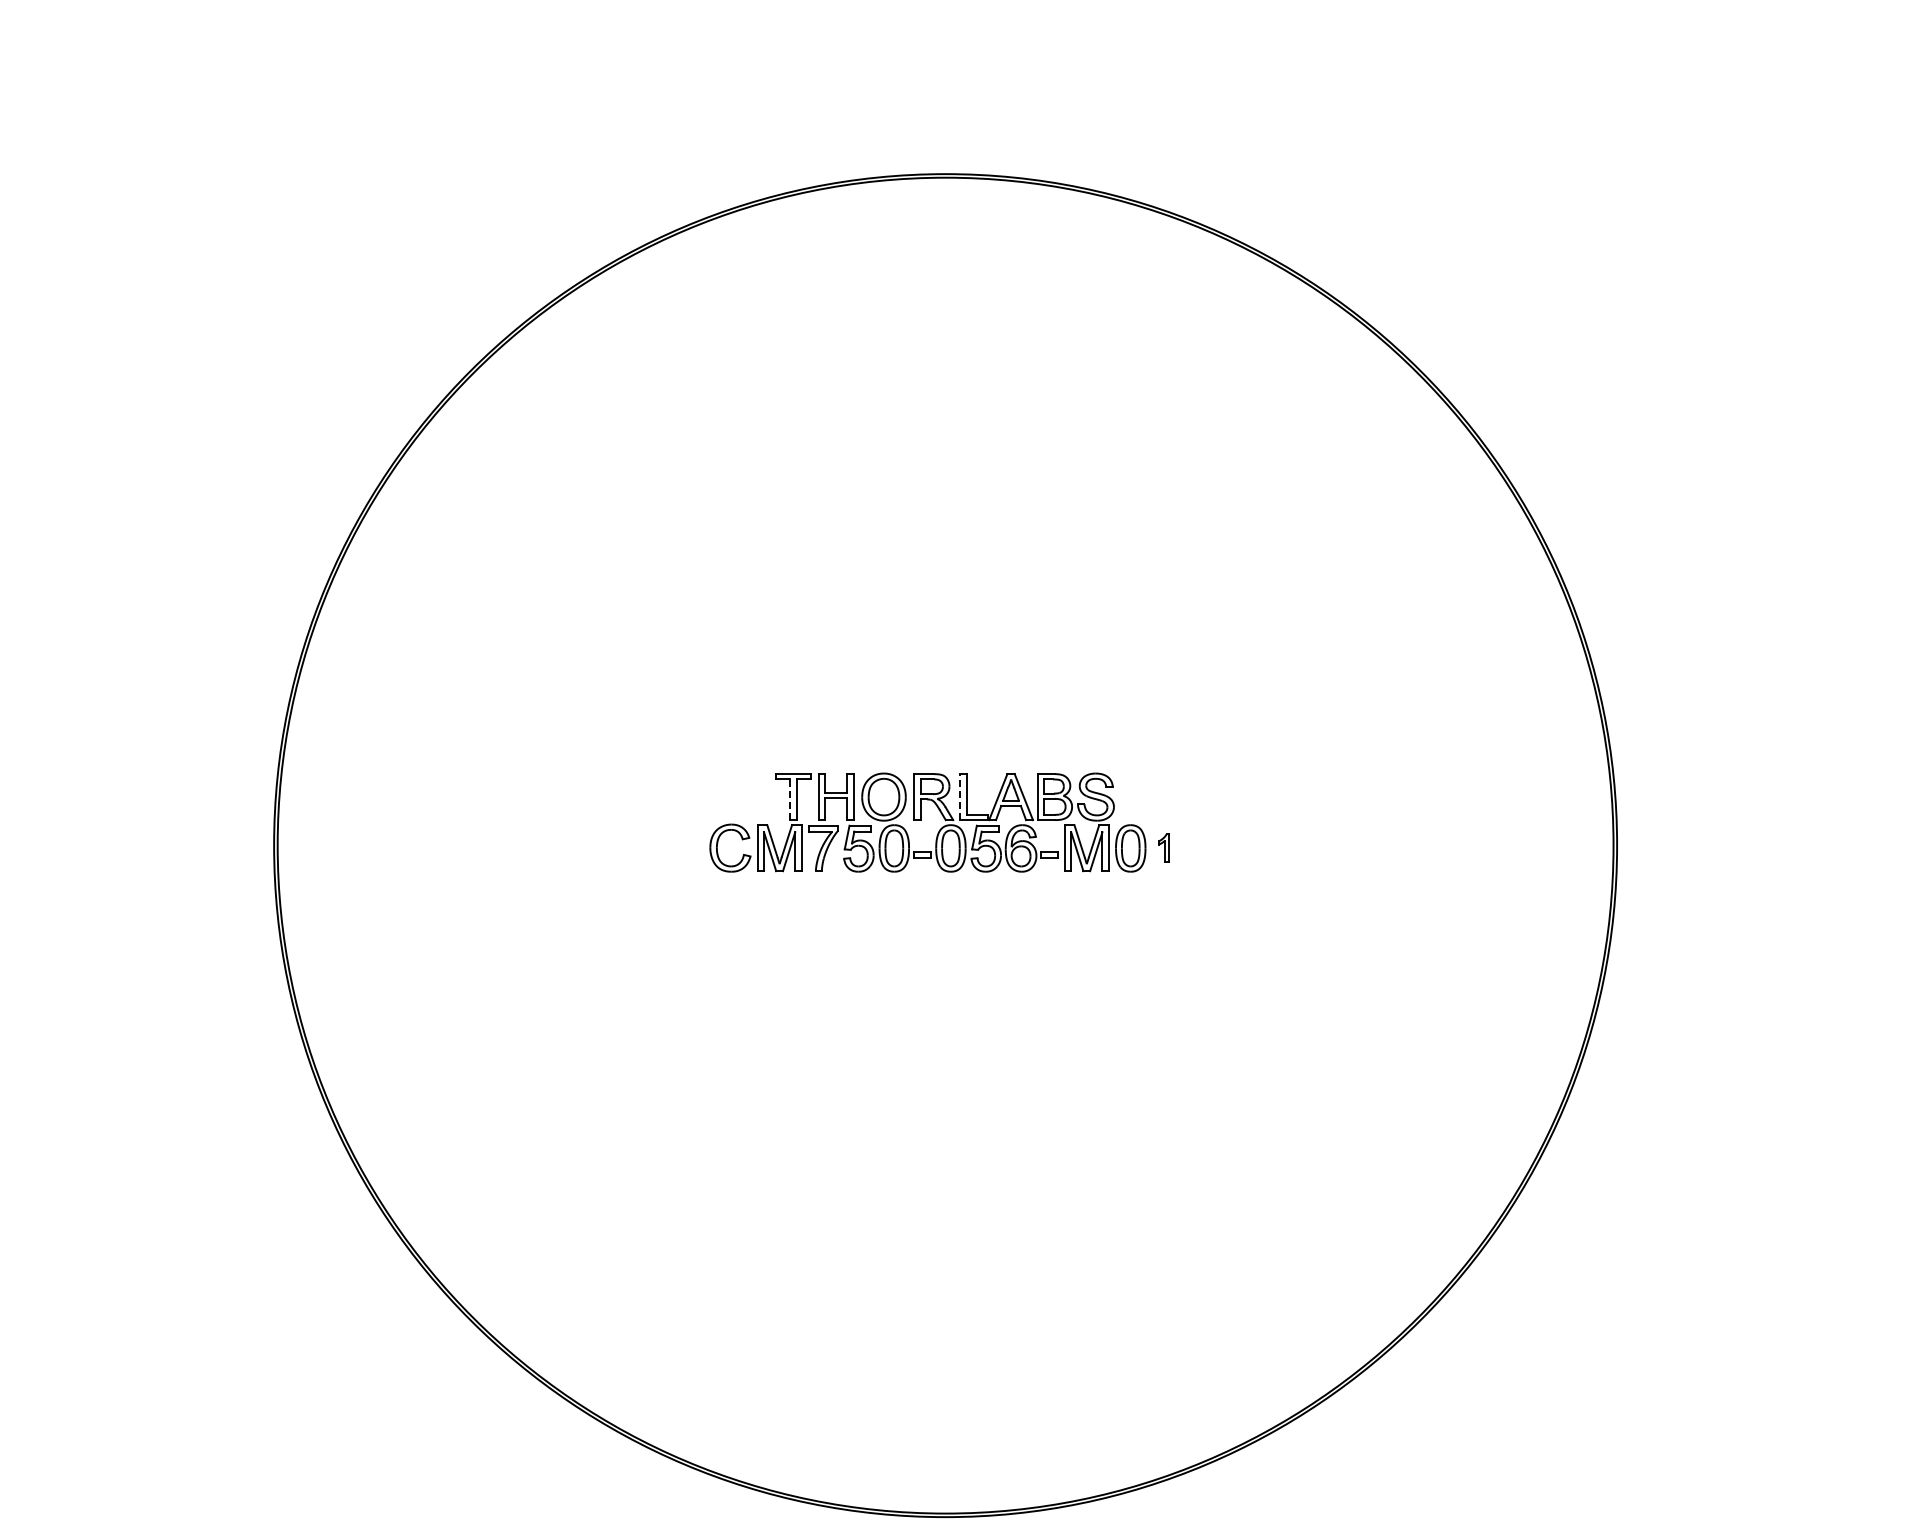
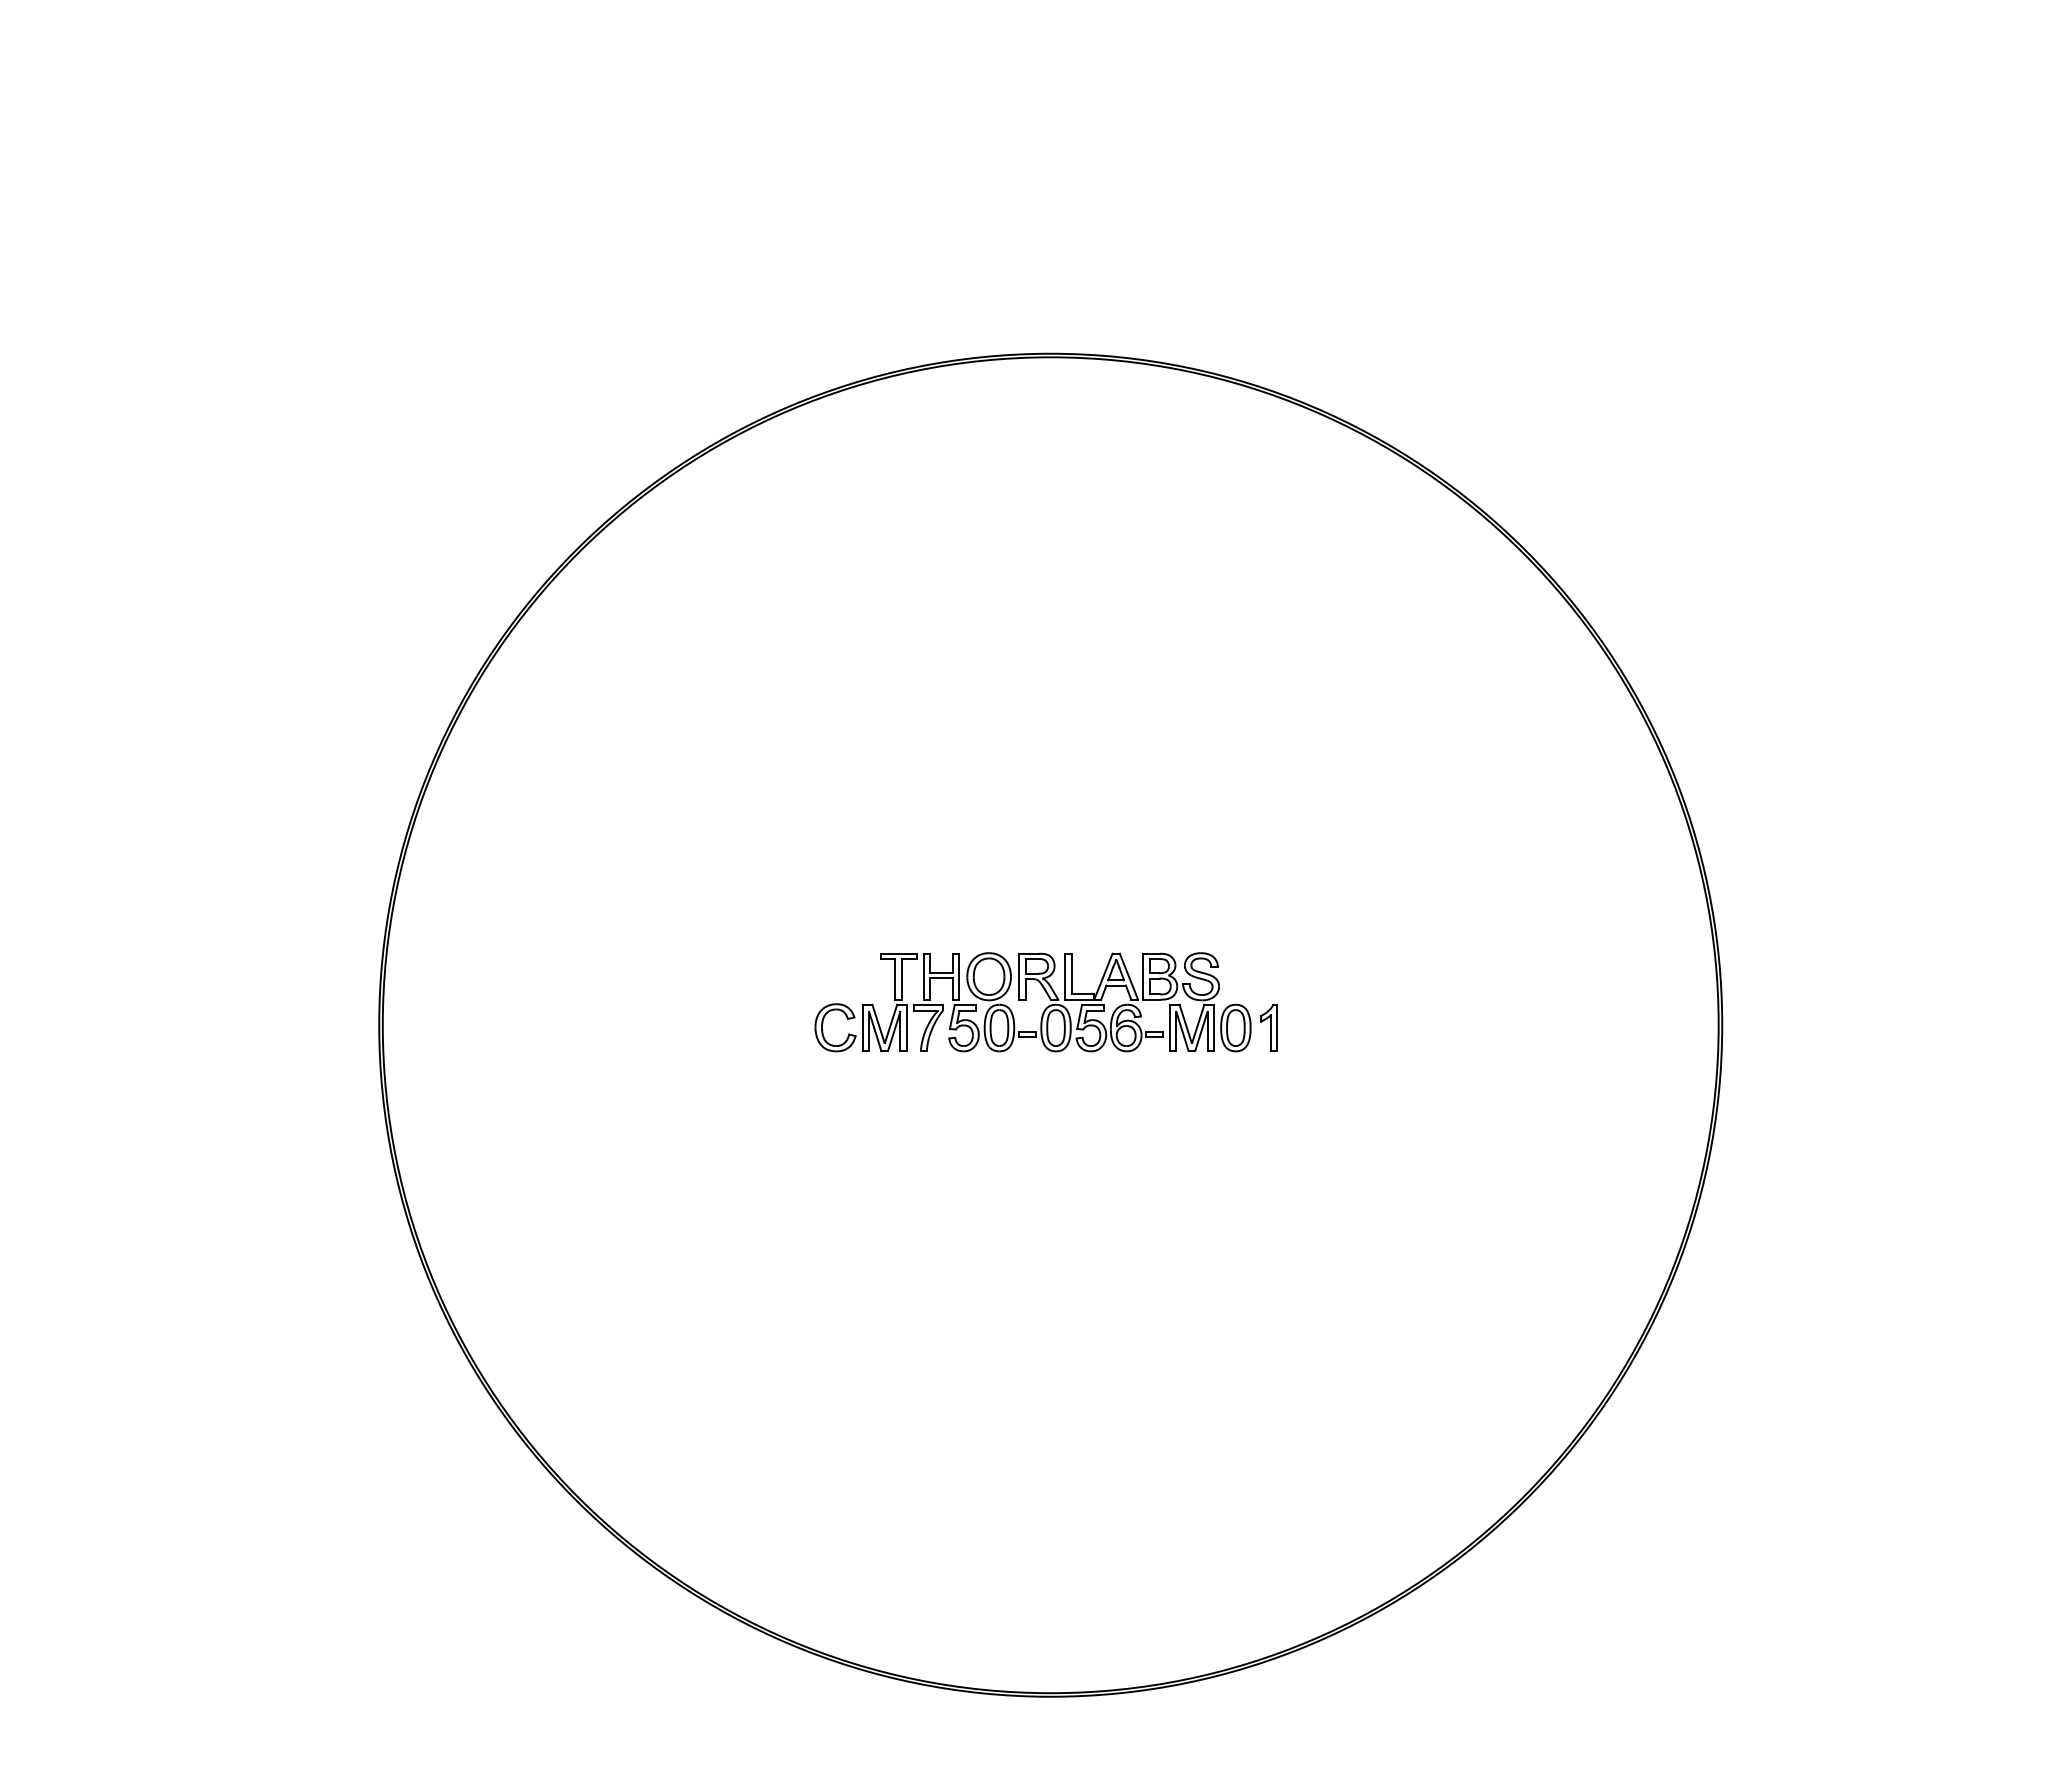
line: (960, 796) -> (1065, 976), dashed -> solid
line: (790, 798) -> (895, 978), dashed -> solid
part: (1163, 847) -> (1268, 1027), size x1.67

